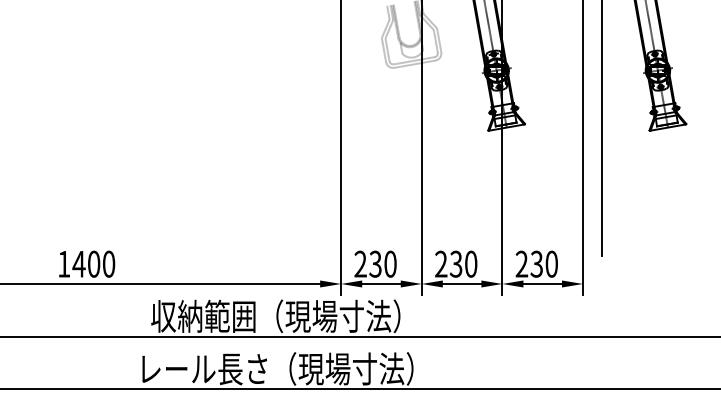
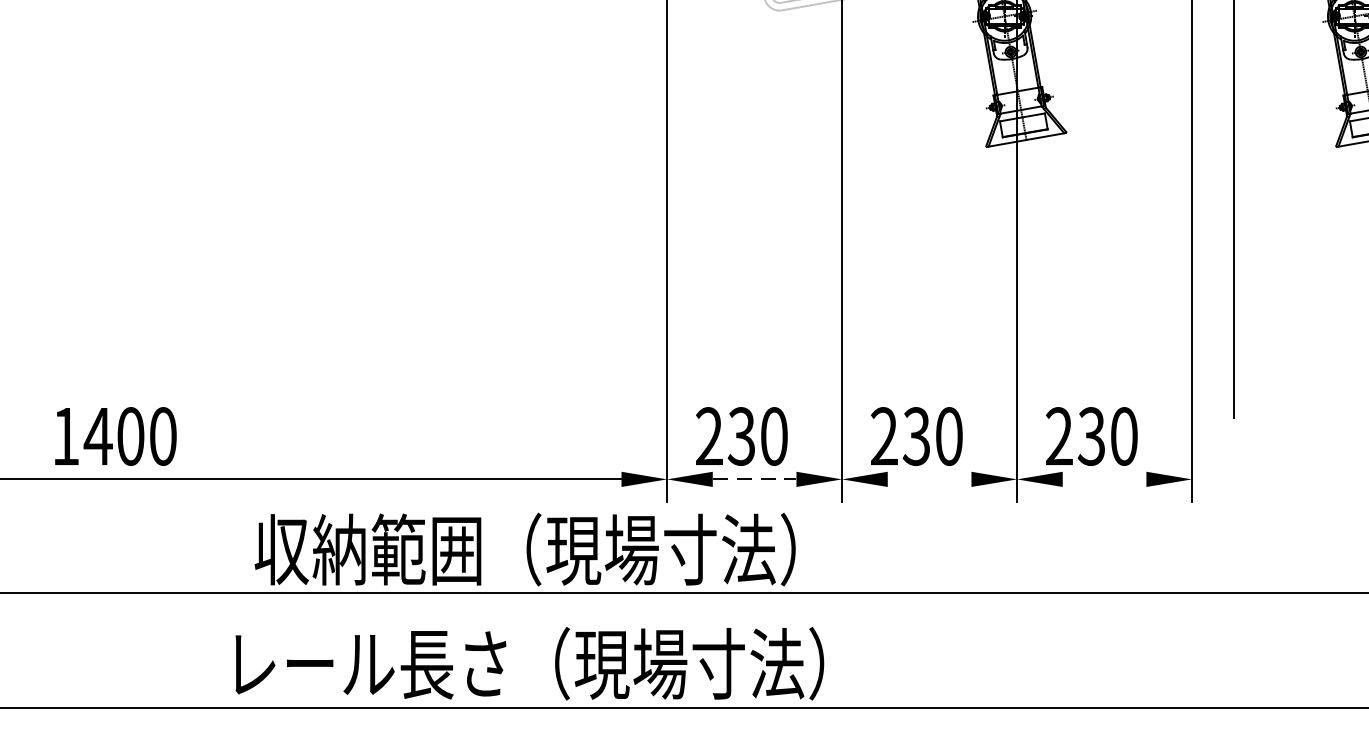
line: (381, 283) -> (754, 478), solid -> dashed
line: (461, 283) -> (928, 478), removed
line: (542, 283) -> (1104, 478), removed

